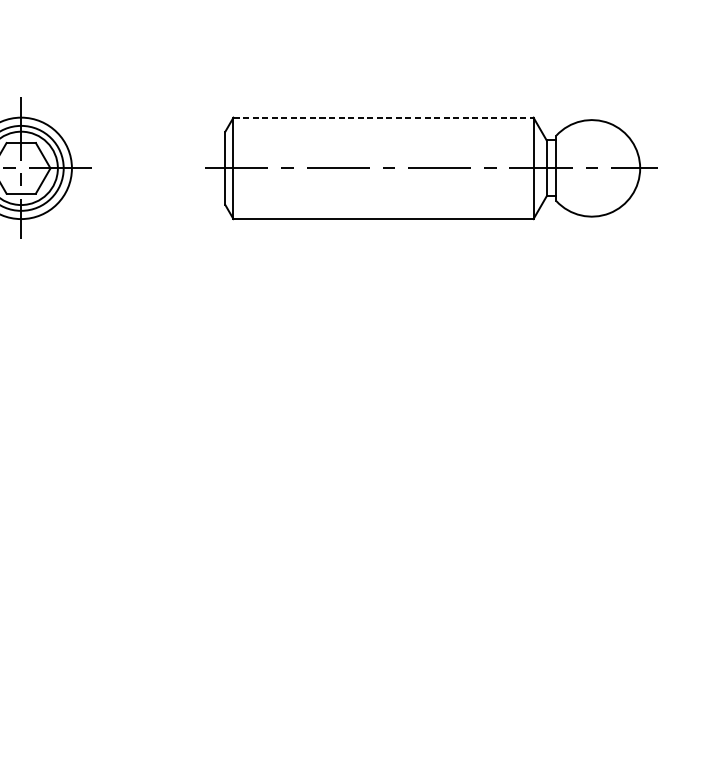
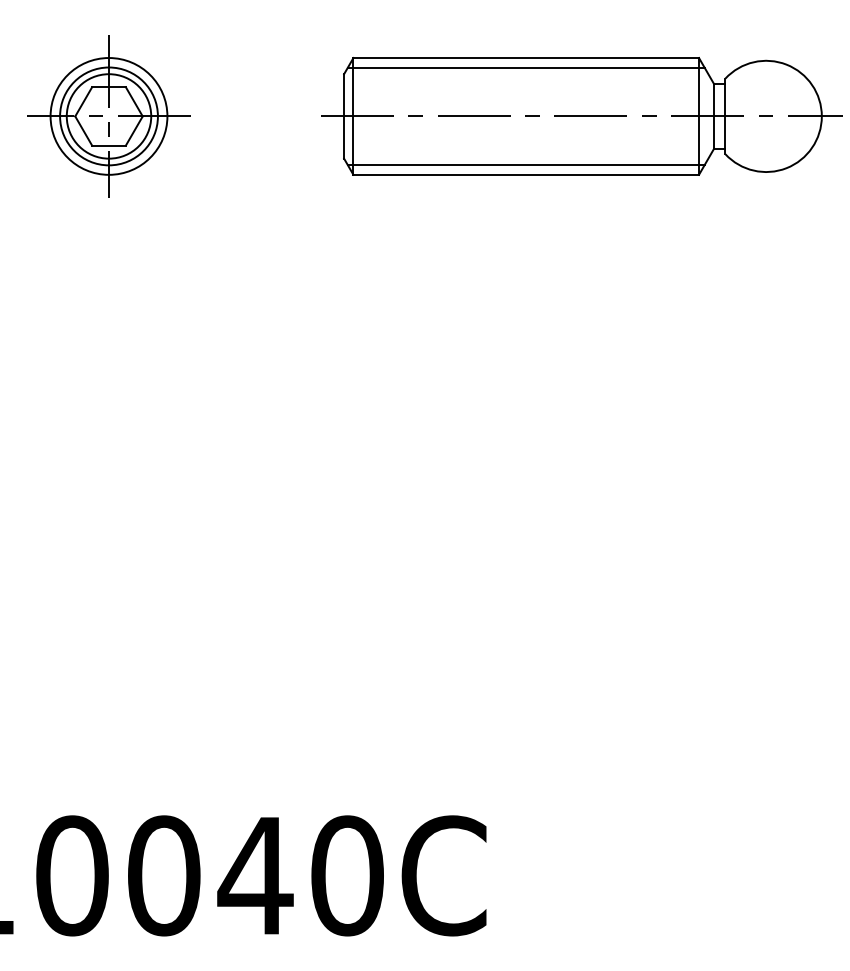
line: (383, 118) -> (526, 58), dashed -> solid
line: (382, 125) -> (525, 67), added
line: (382, 210) -> (525, 165), added

